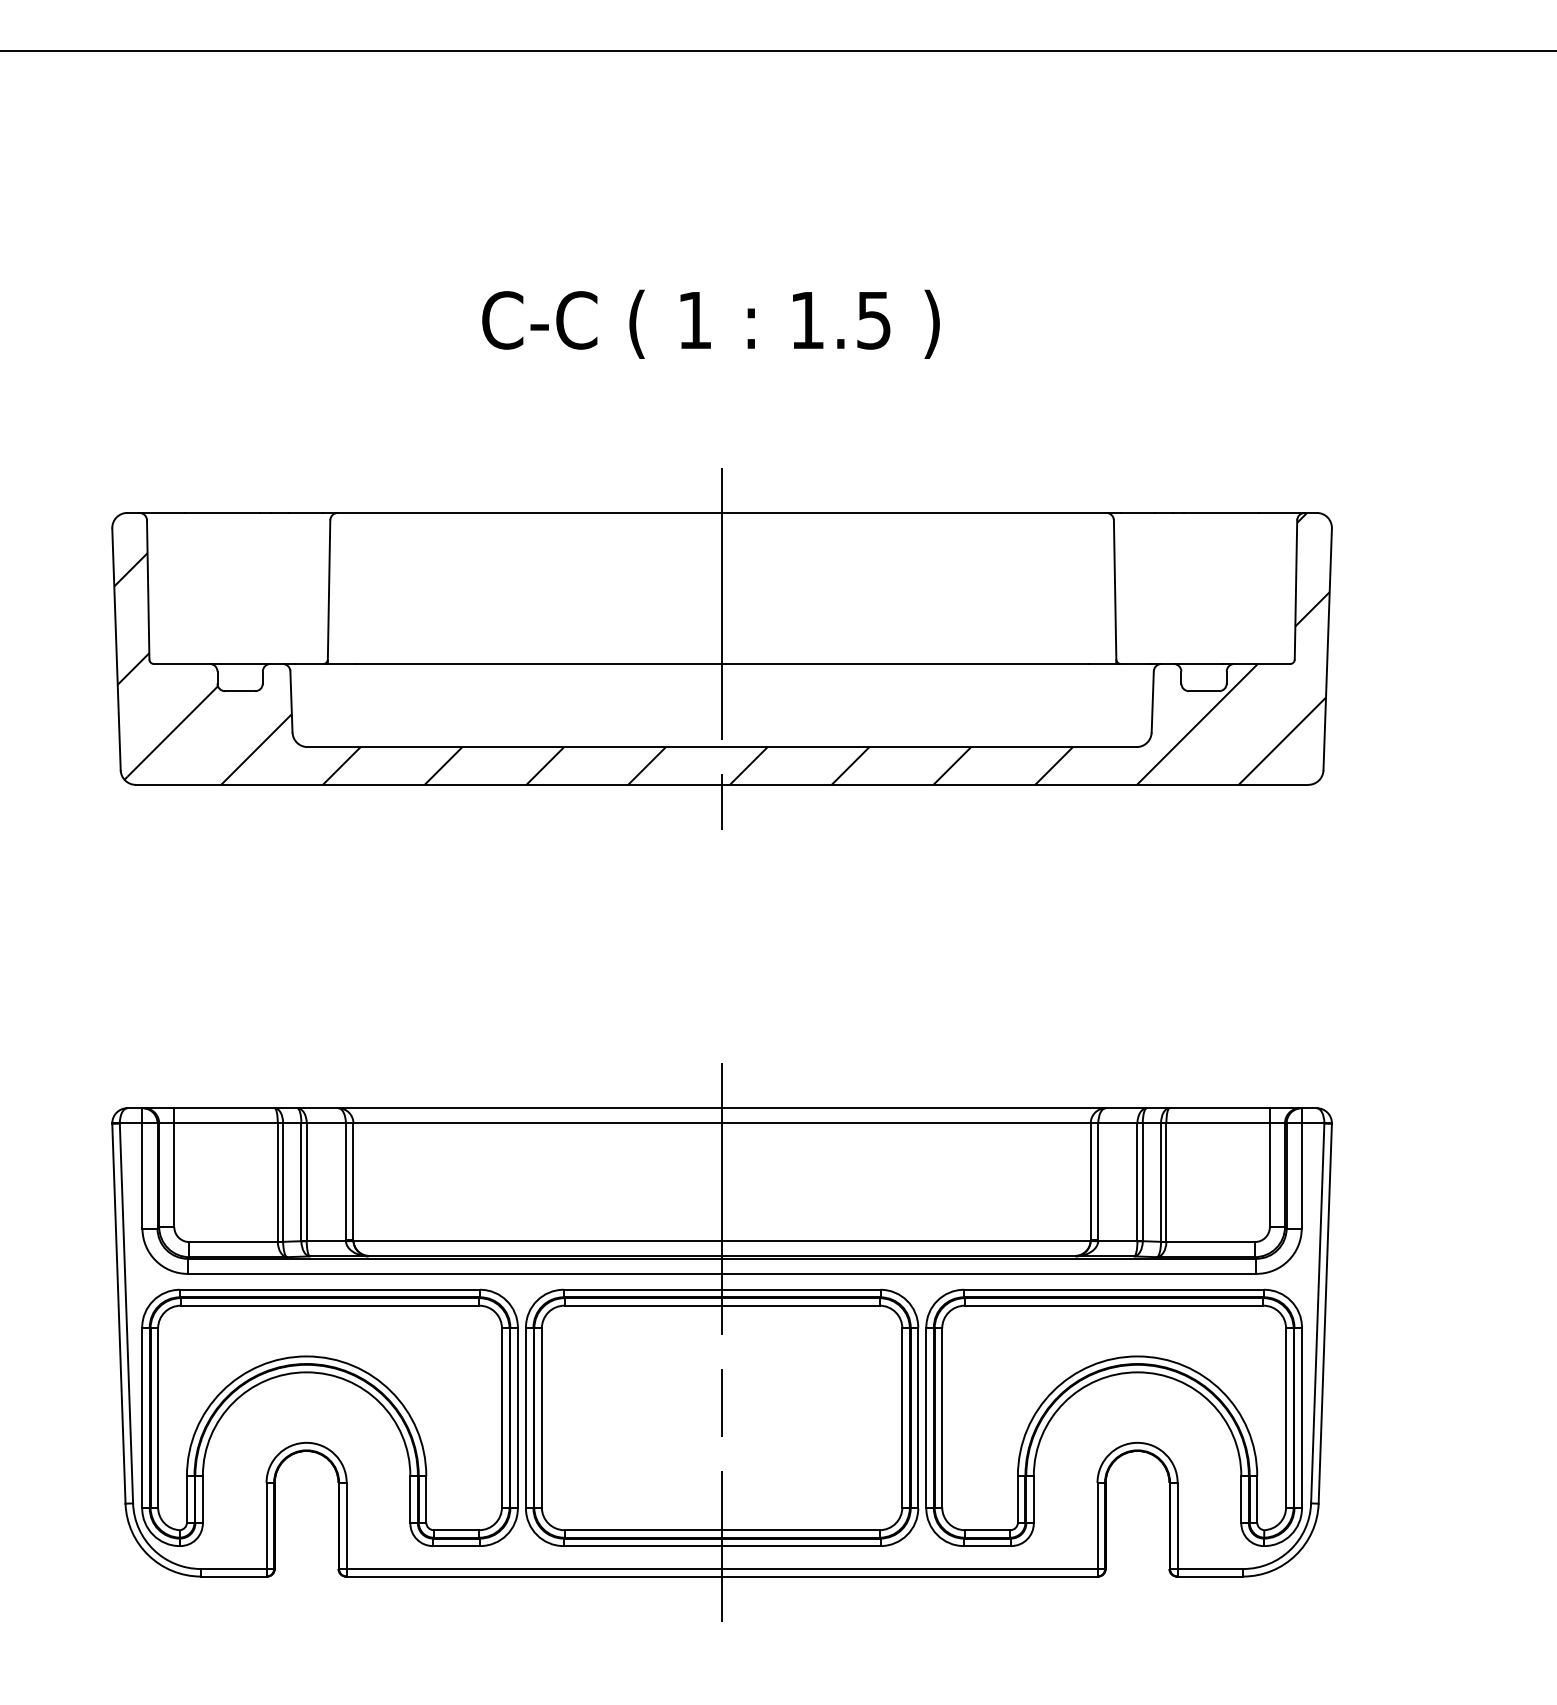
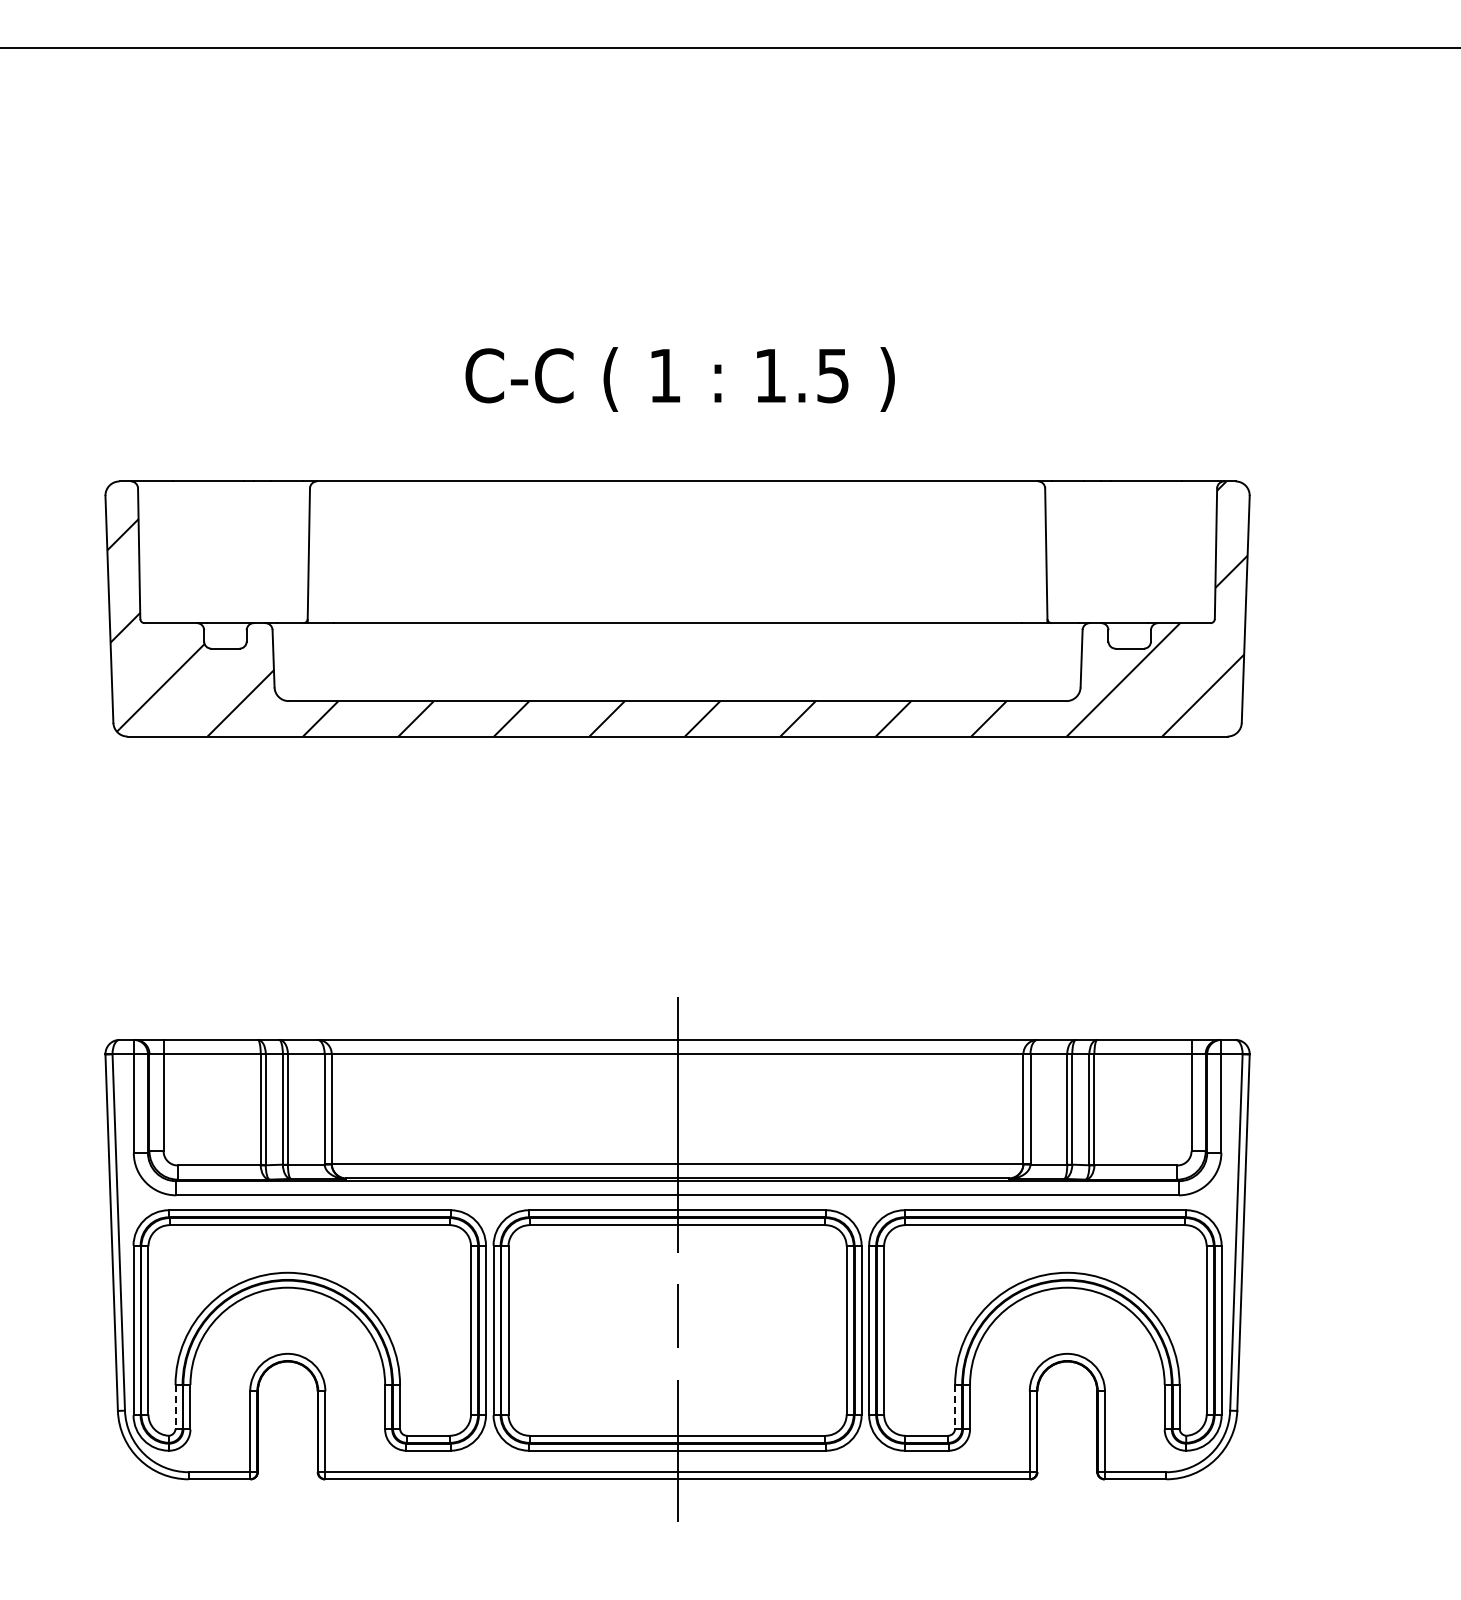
text: (710, 324) -> (679, 379), moved
line: (722, 648) -> (677, 608), removed
line: (186, 1498) -> (175, 1406), solid -> dashed
line: (1018, 1498) -> (955, 1406), solid -> dashed

